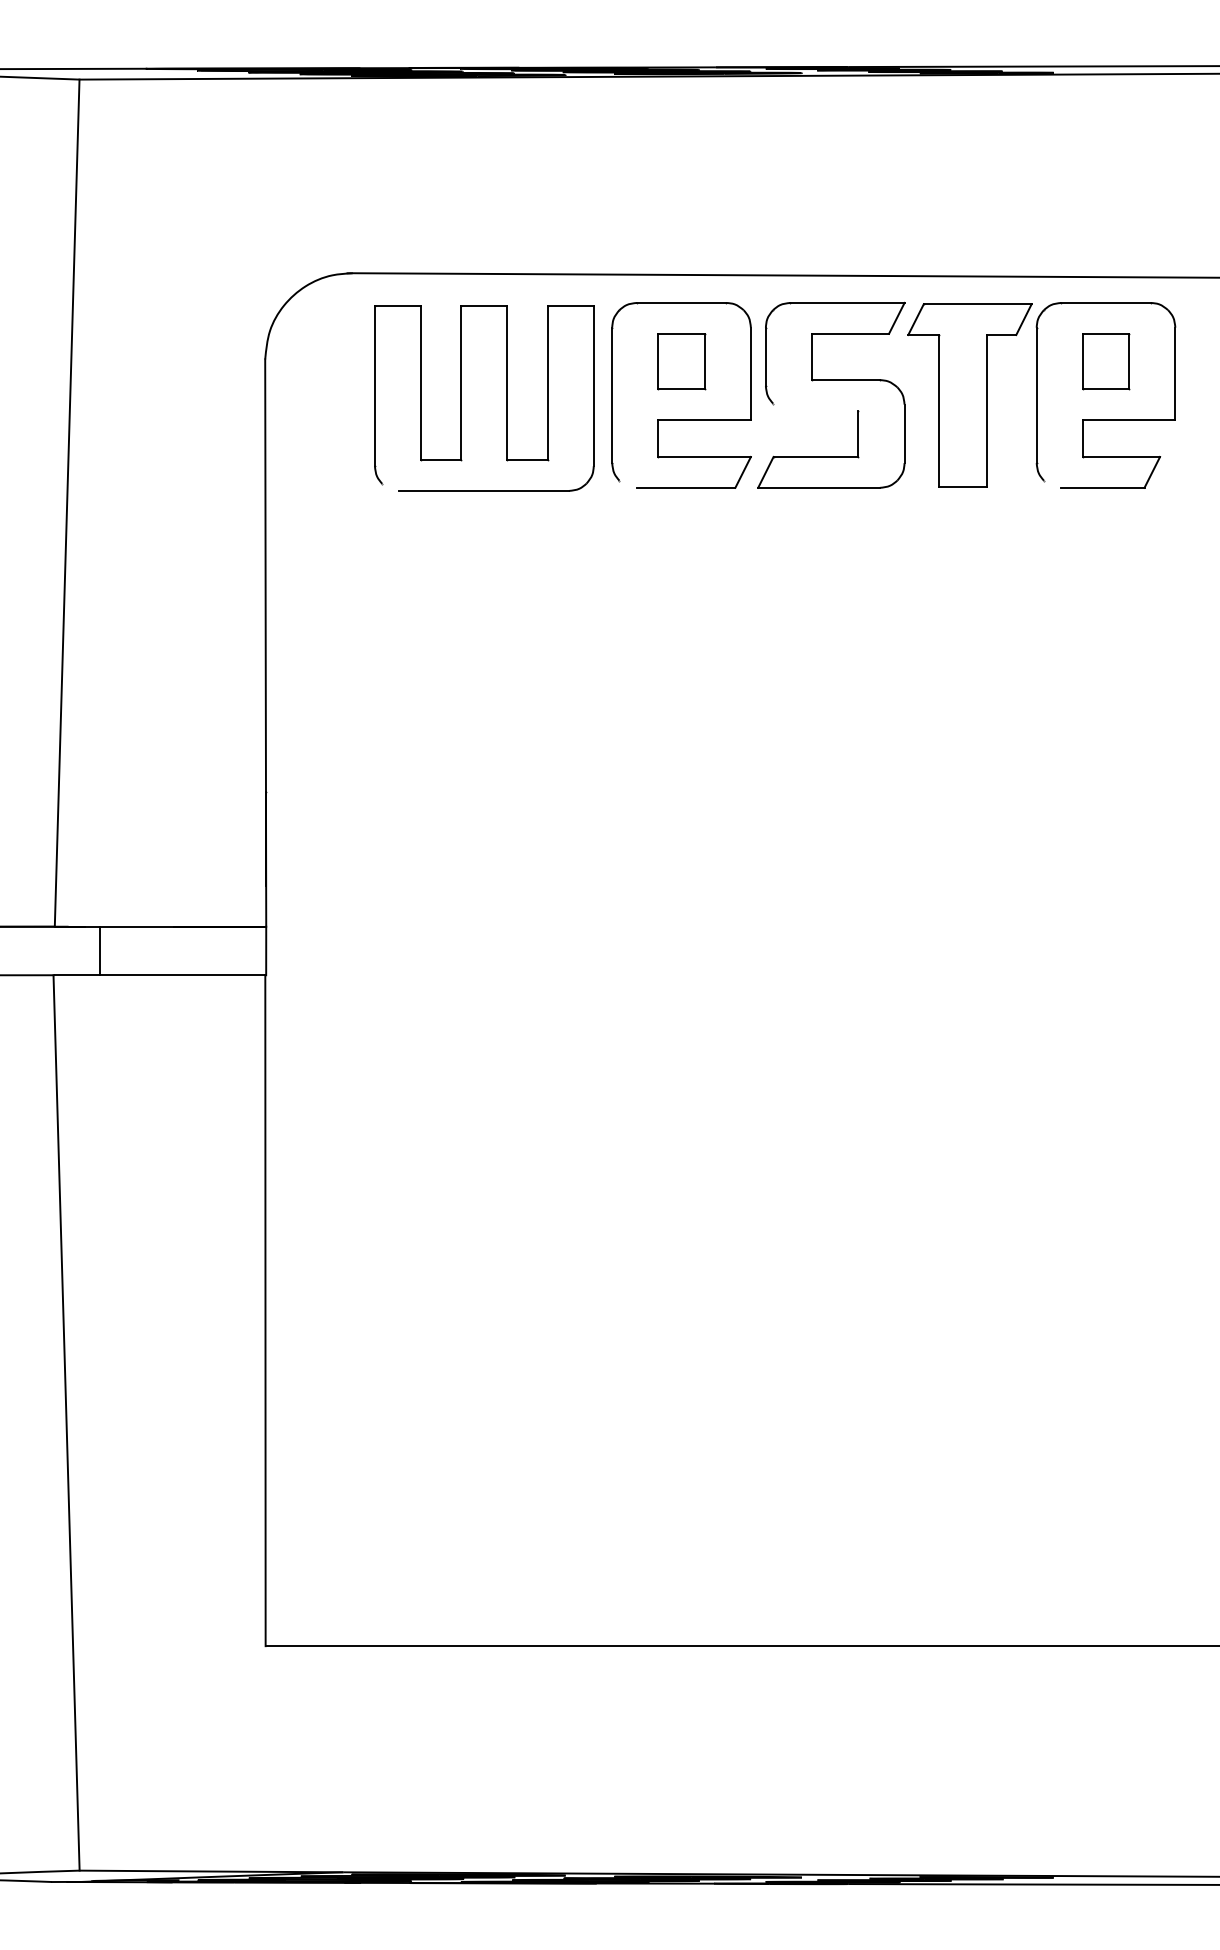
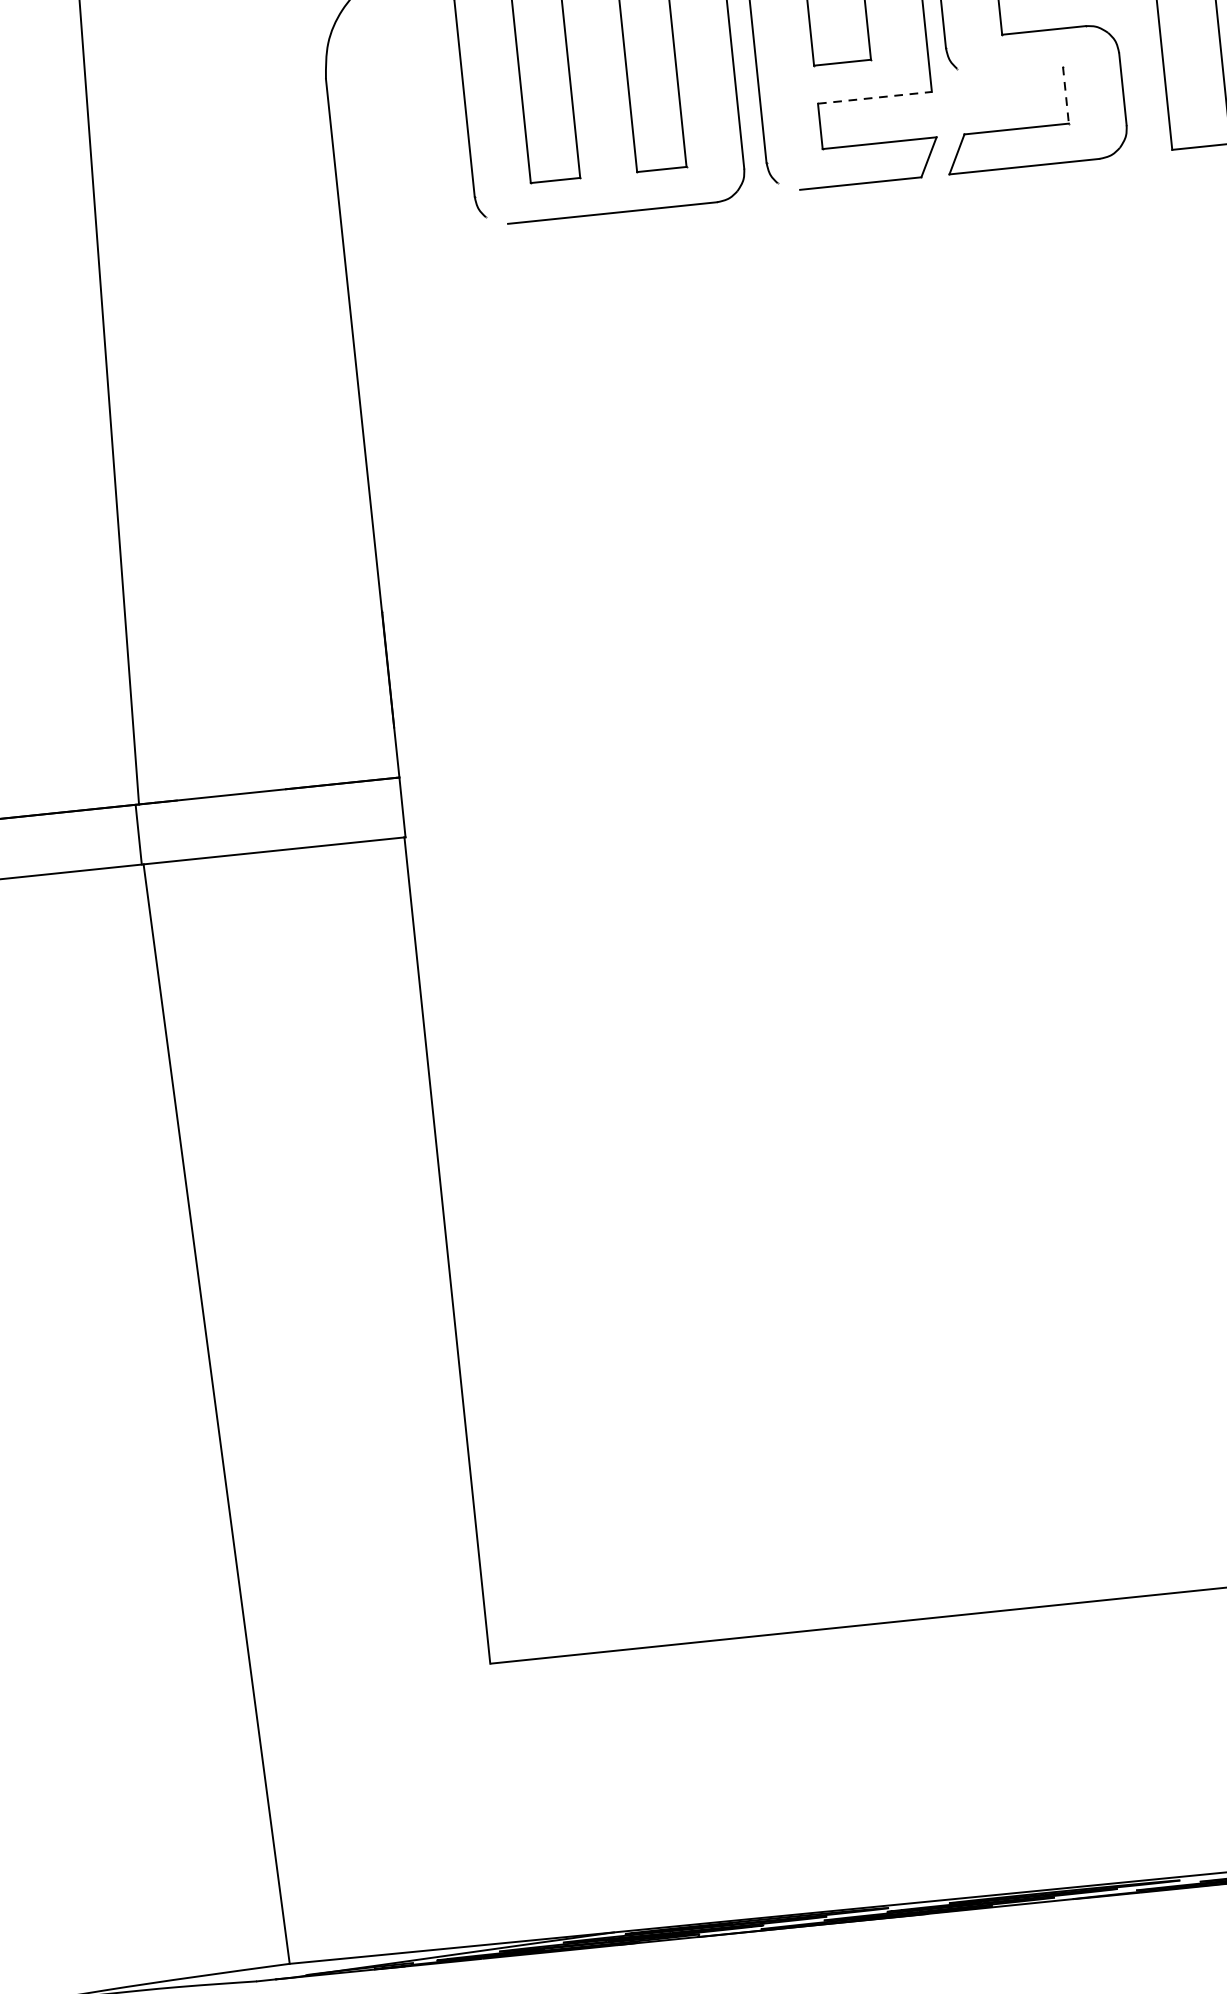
line: (705, 420) -> (876, 98), solid -> dashed
line: (858, 434) -> (1066, 95), solid -> dashed
line: (100, 950) -> (139, 834), moved

